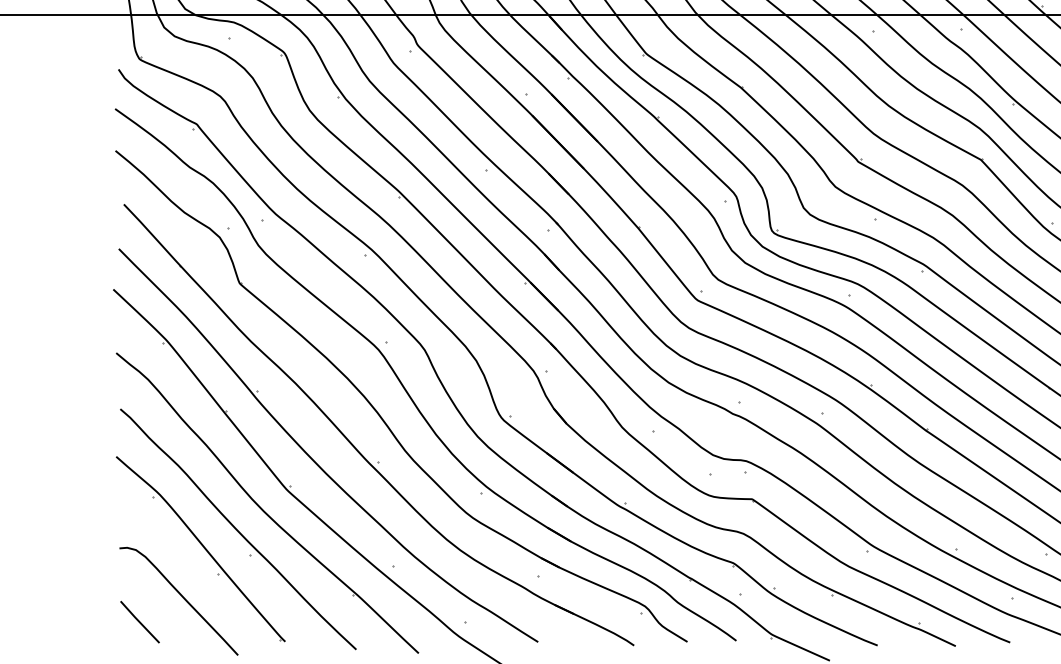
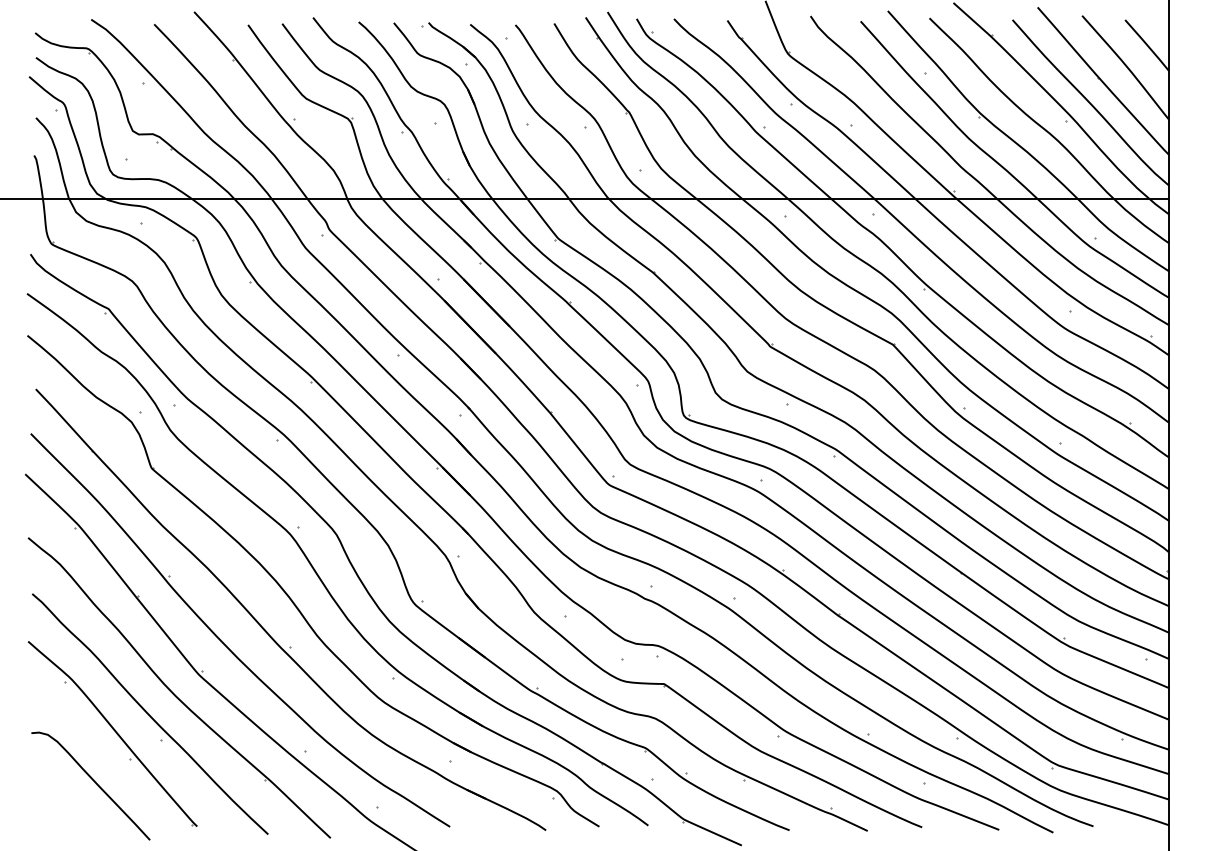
line: (139, 621) -> (51, 806), removed

